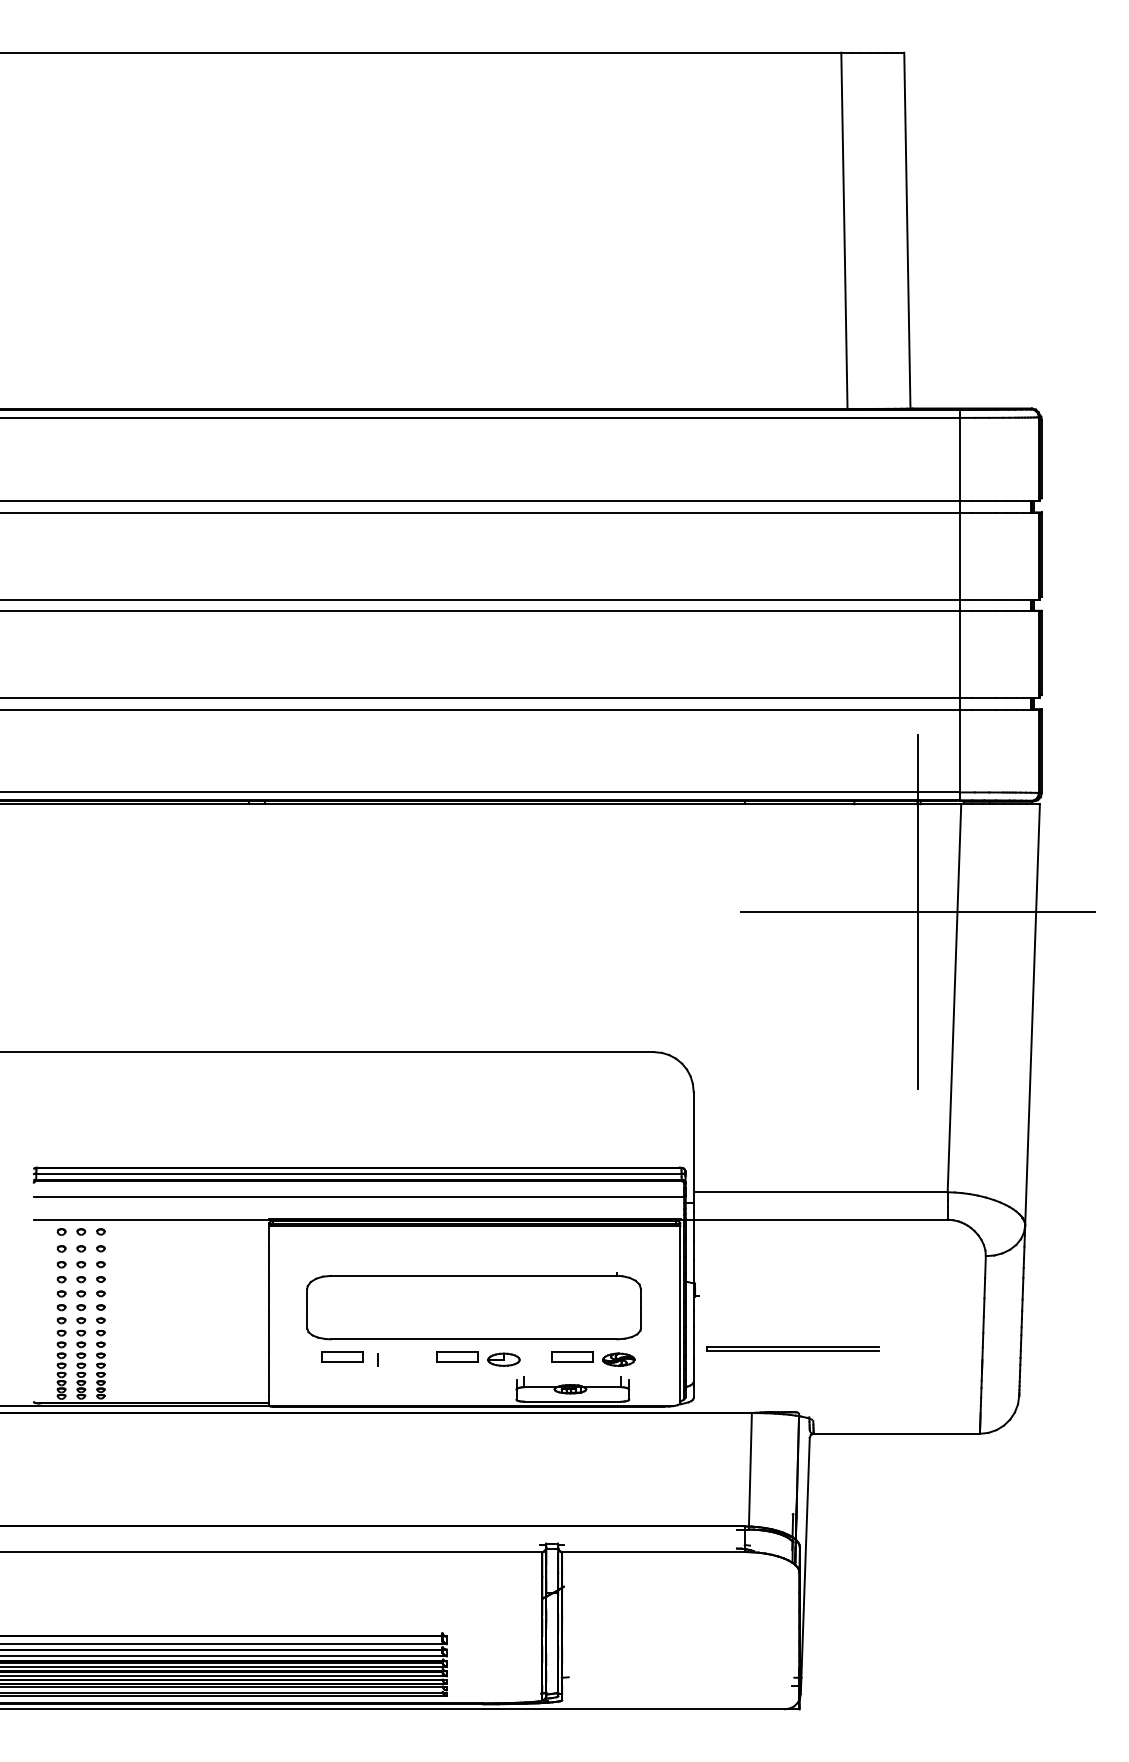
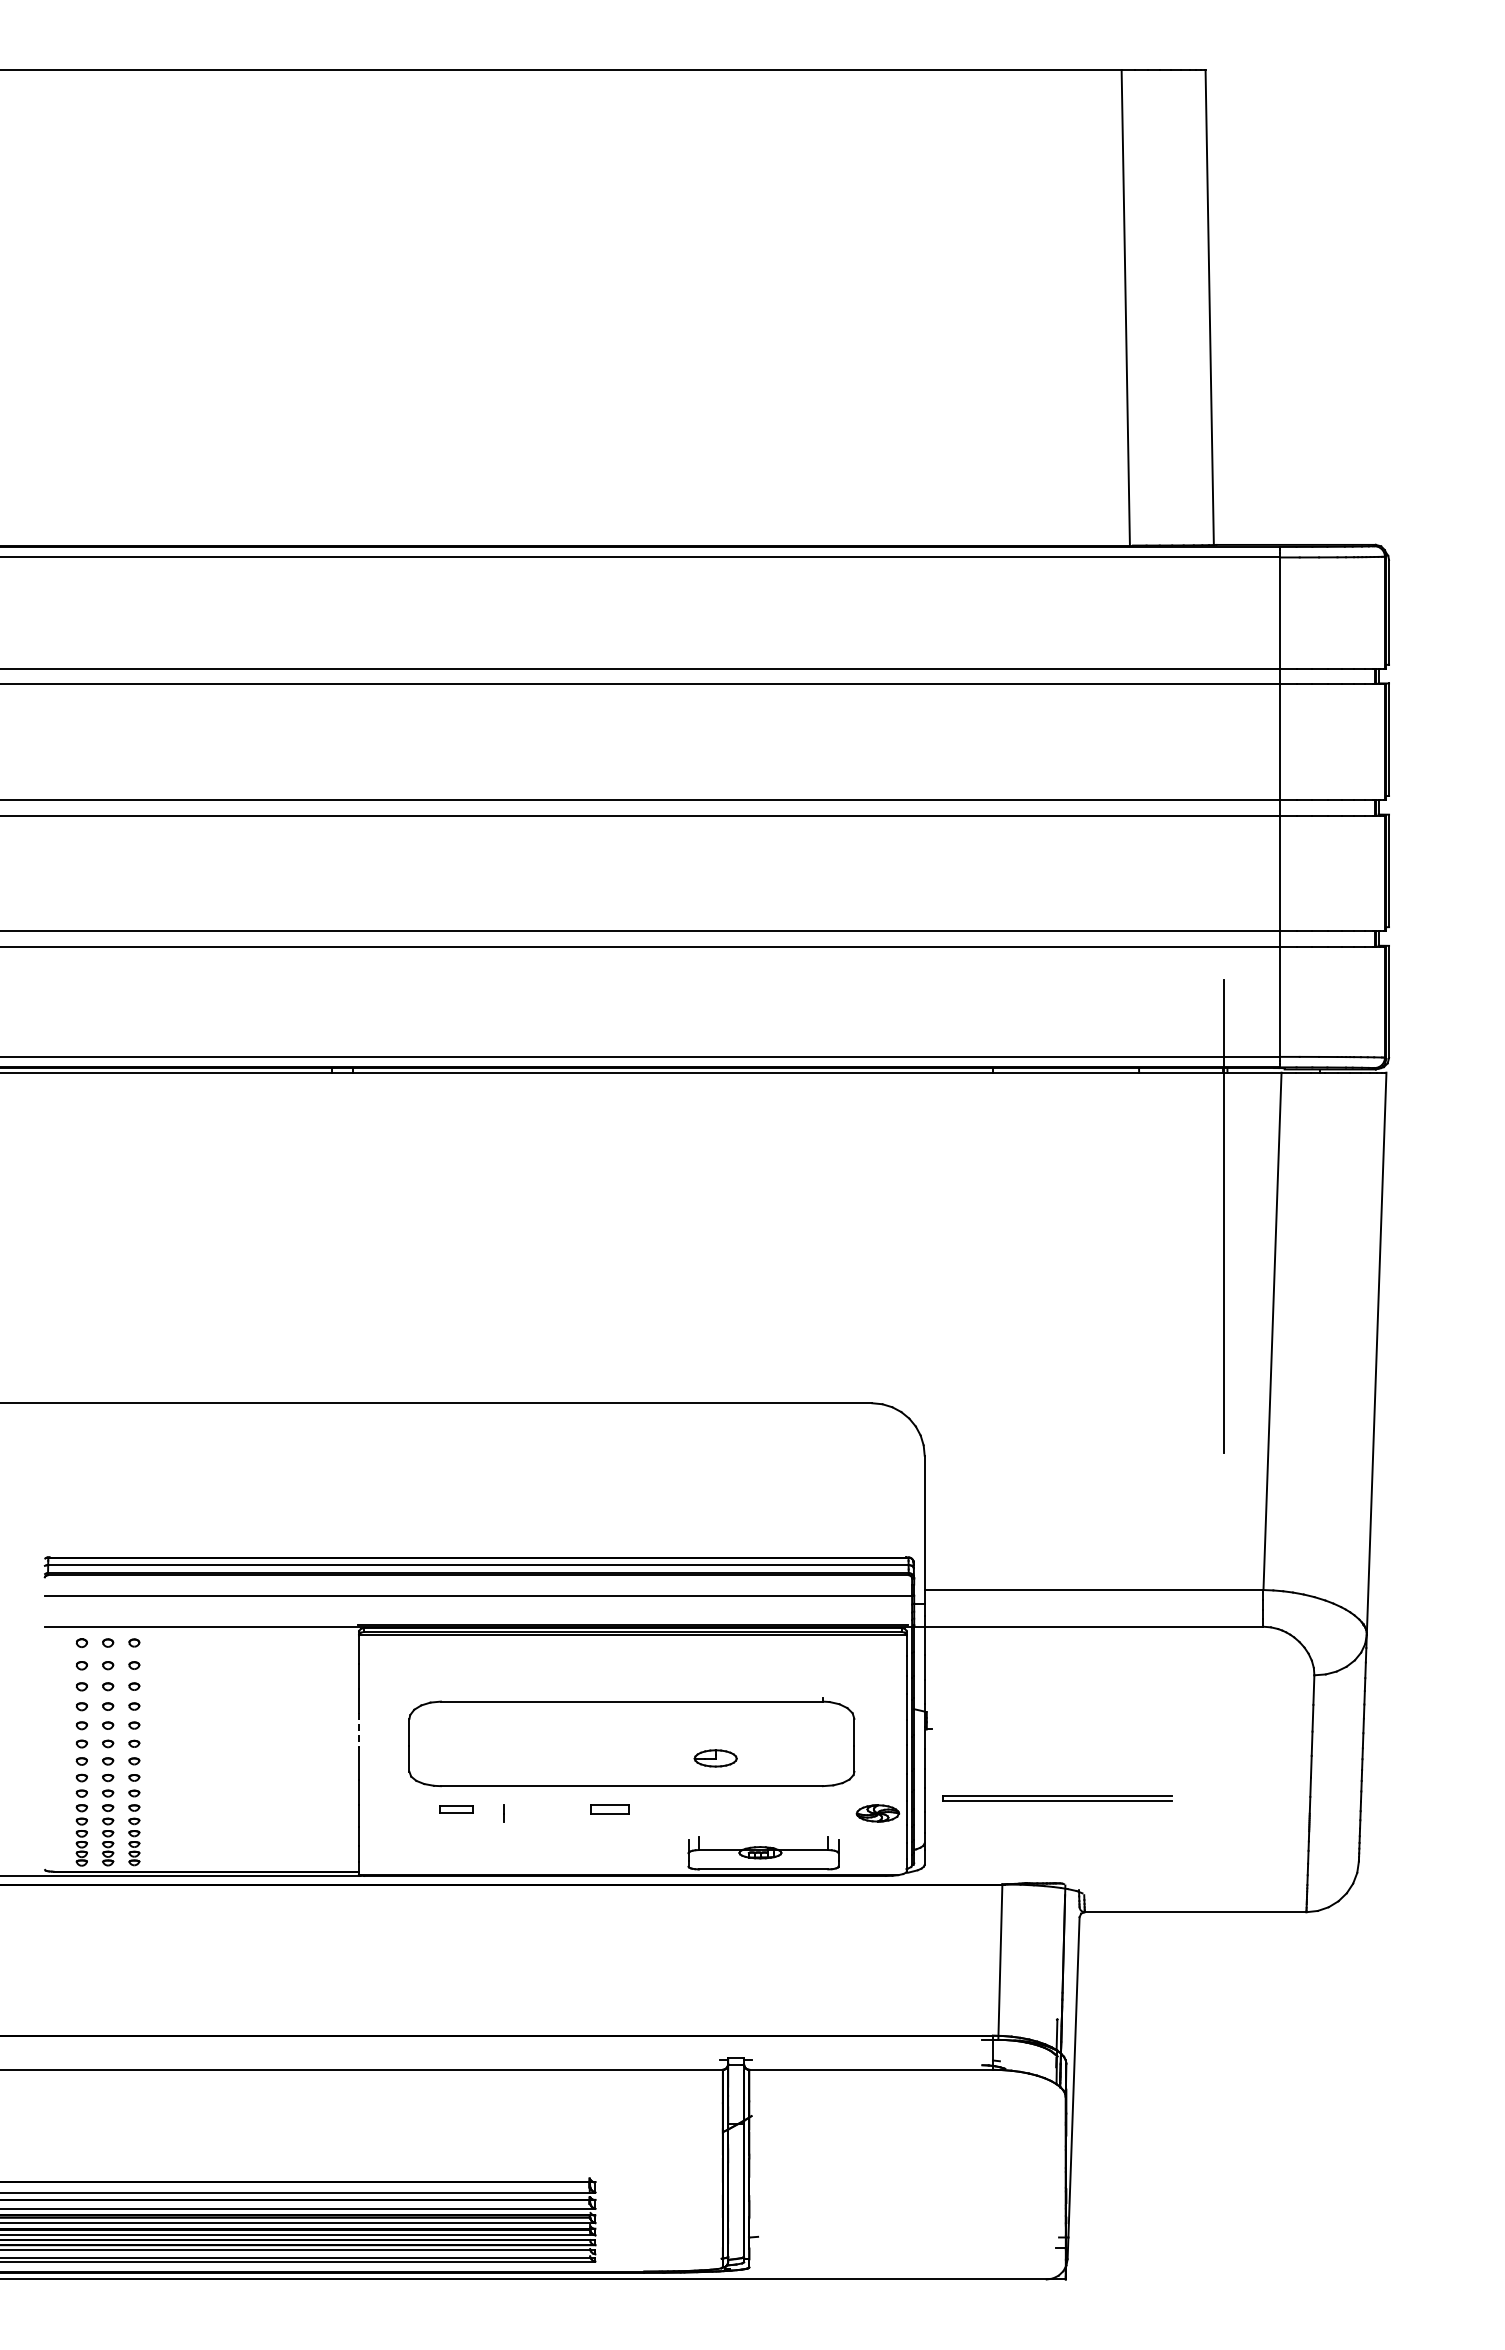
line: (917, 912) -> (1223, 1216), removed
line: (269, 1298) -> (359, 1731), solid -> dashed
part: (342, 1356) -> (456, 1809), size x0.6
part: (457, 1356) -> (609, 1809), size x0.7
part: (571, 1356) -> (762, 1809), removed
part: (503, 1359) -> (715, 1758), moved
part: (618, 1359) -> (877, 1813), moved

